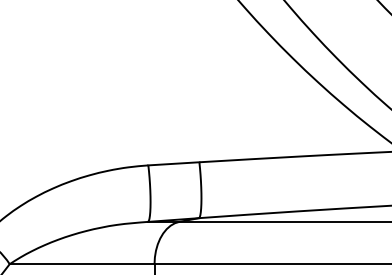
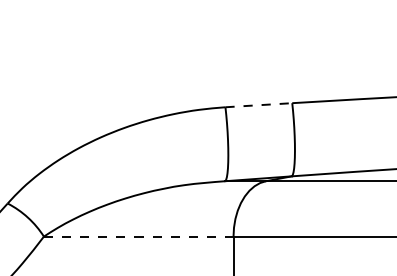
line: (173, 163) -> (258, 104), solid -> dashed
line: (82, 264) -> (139, 237), solid -> dashed

